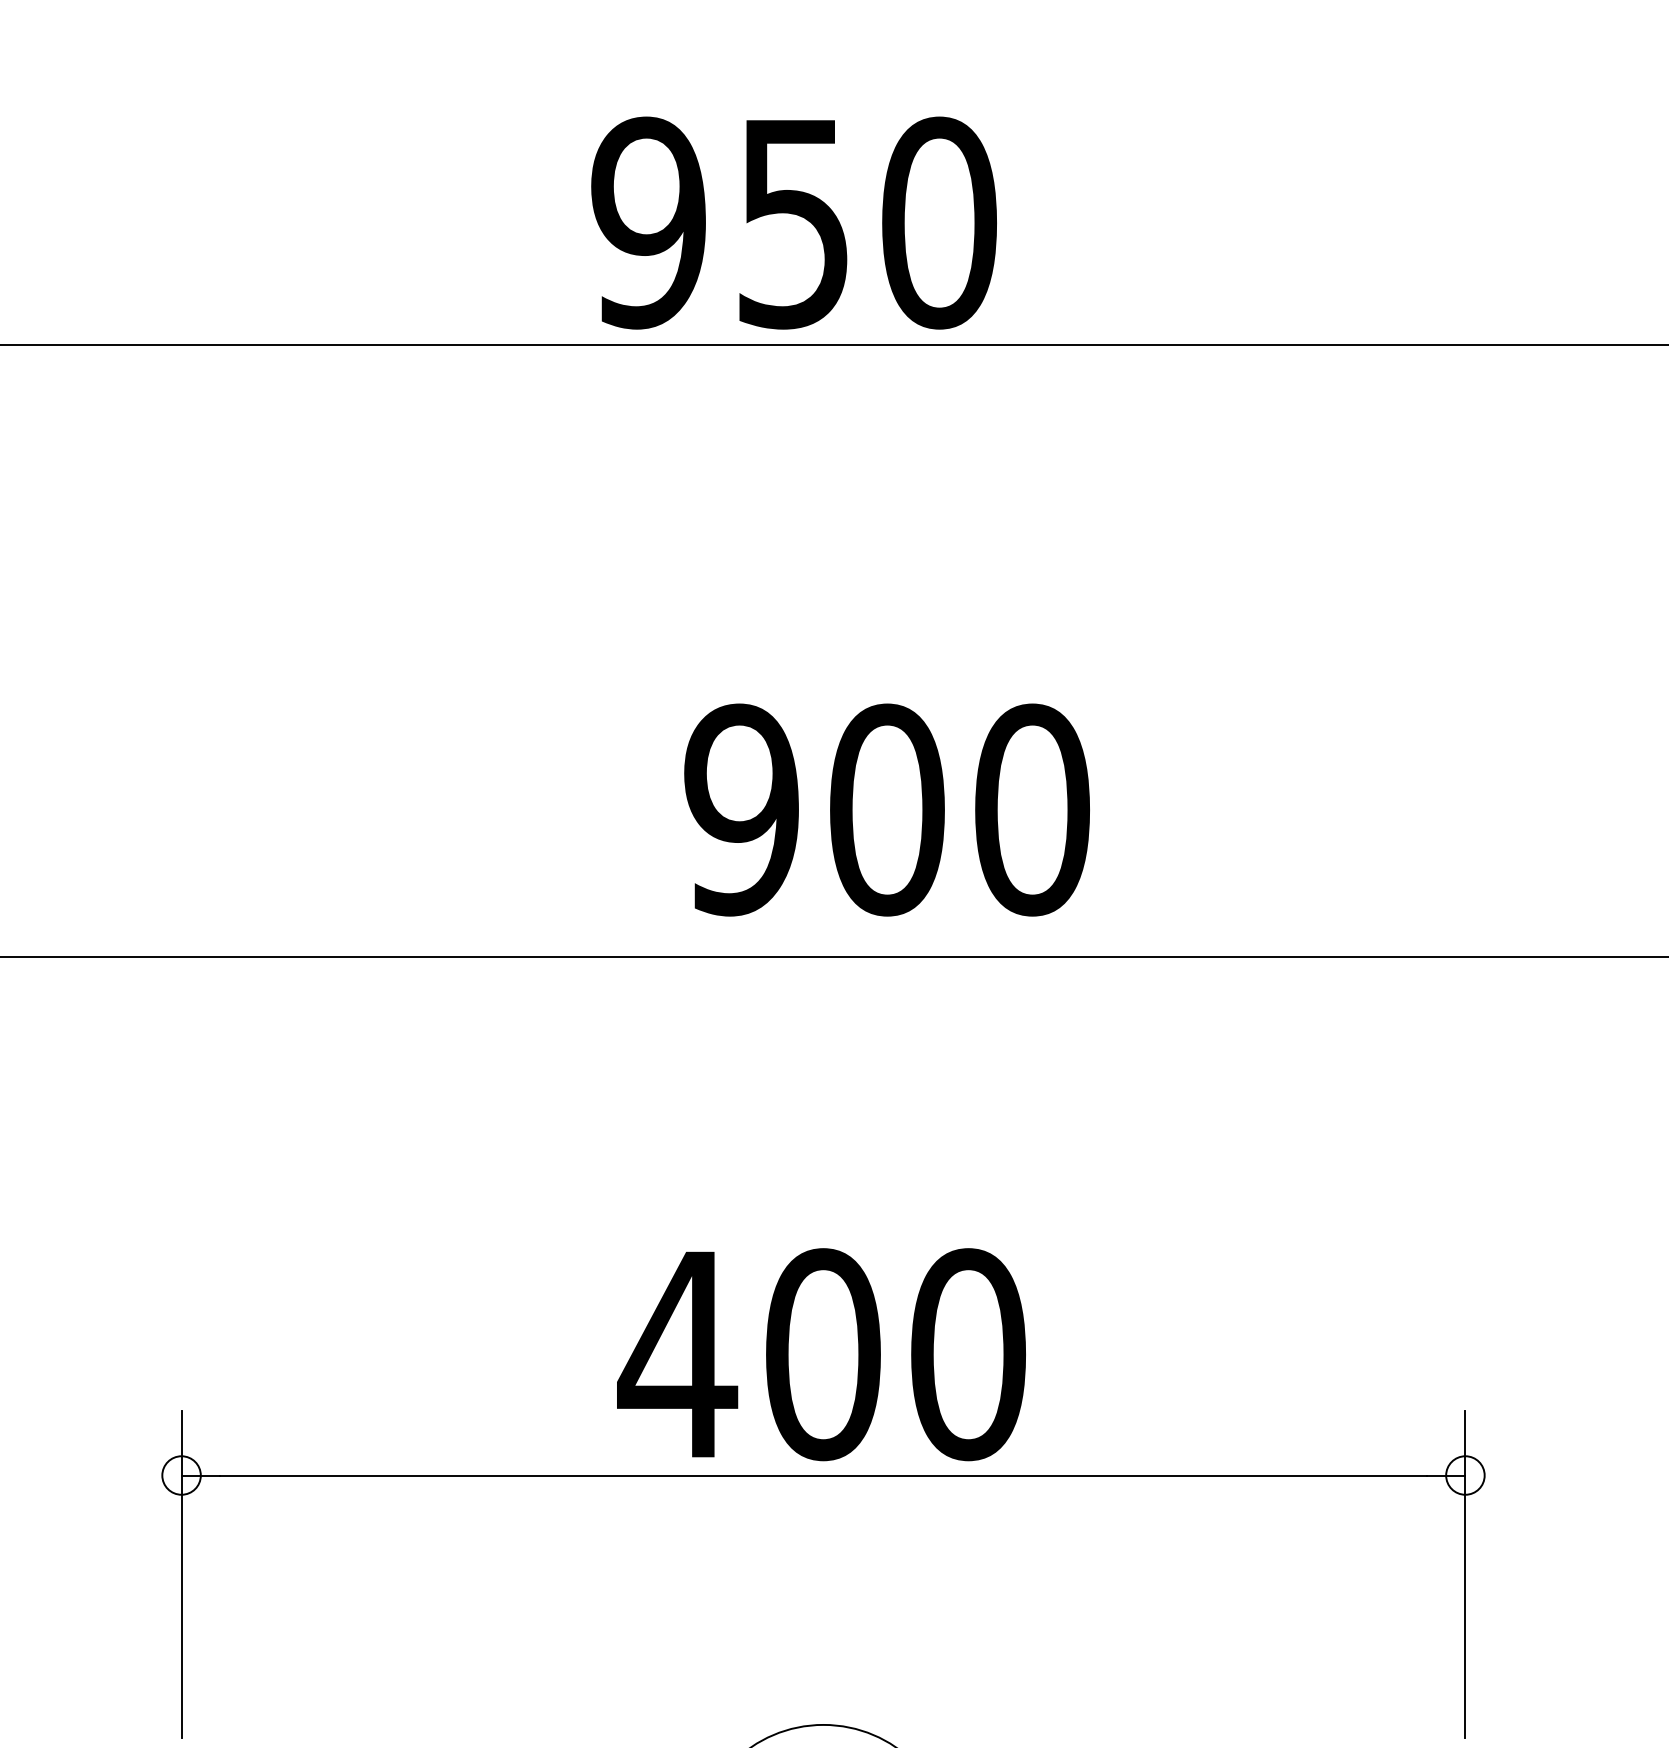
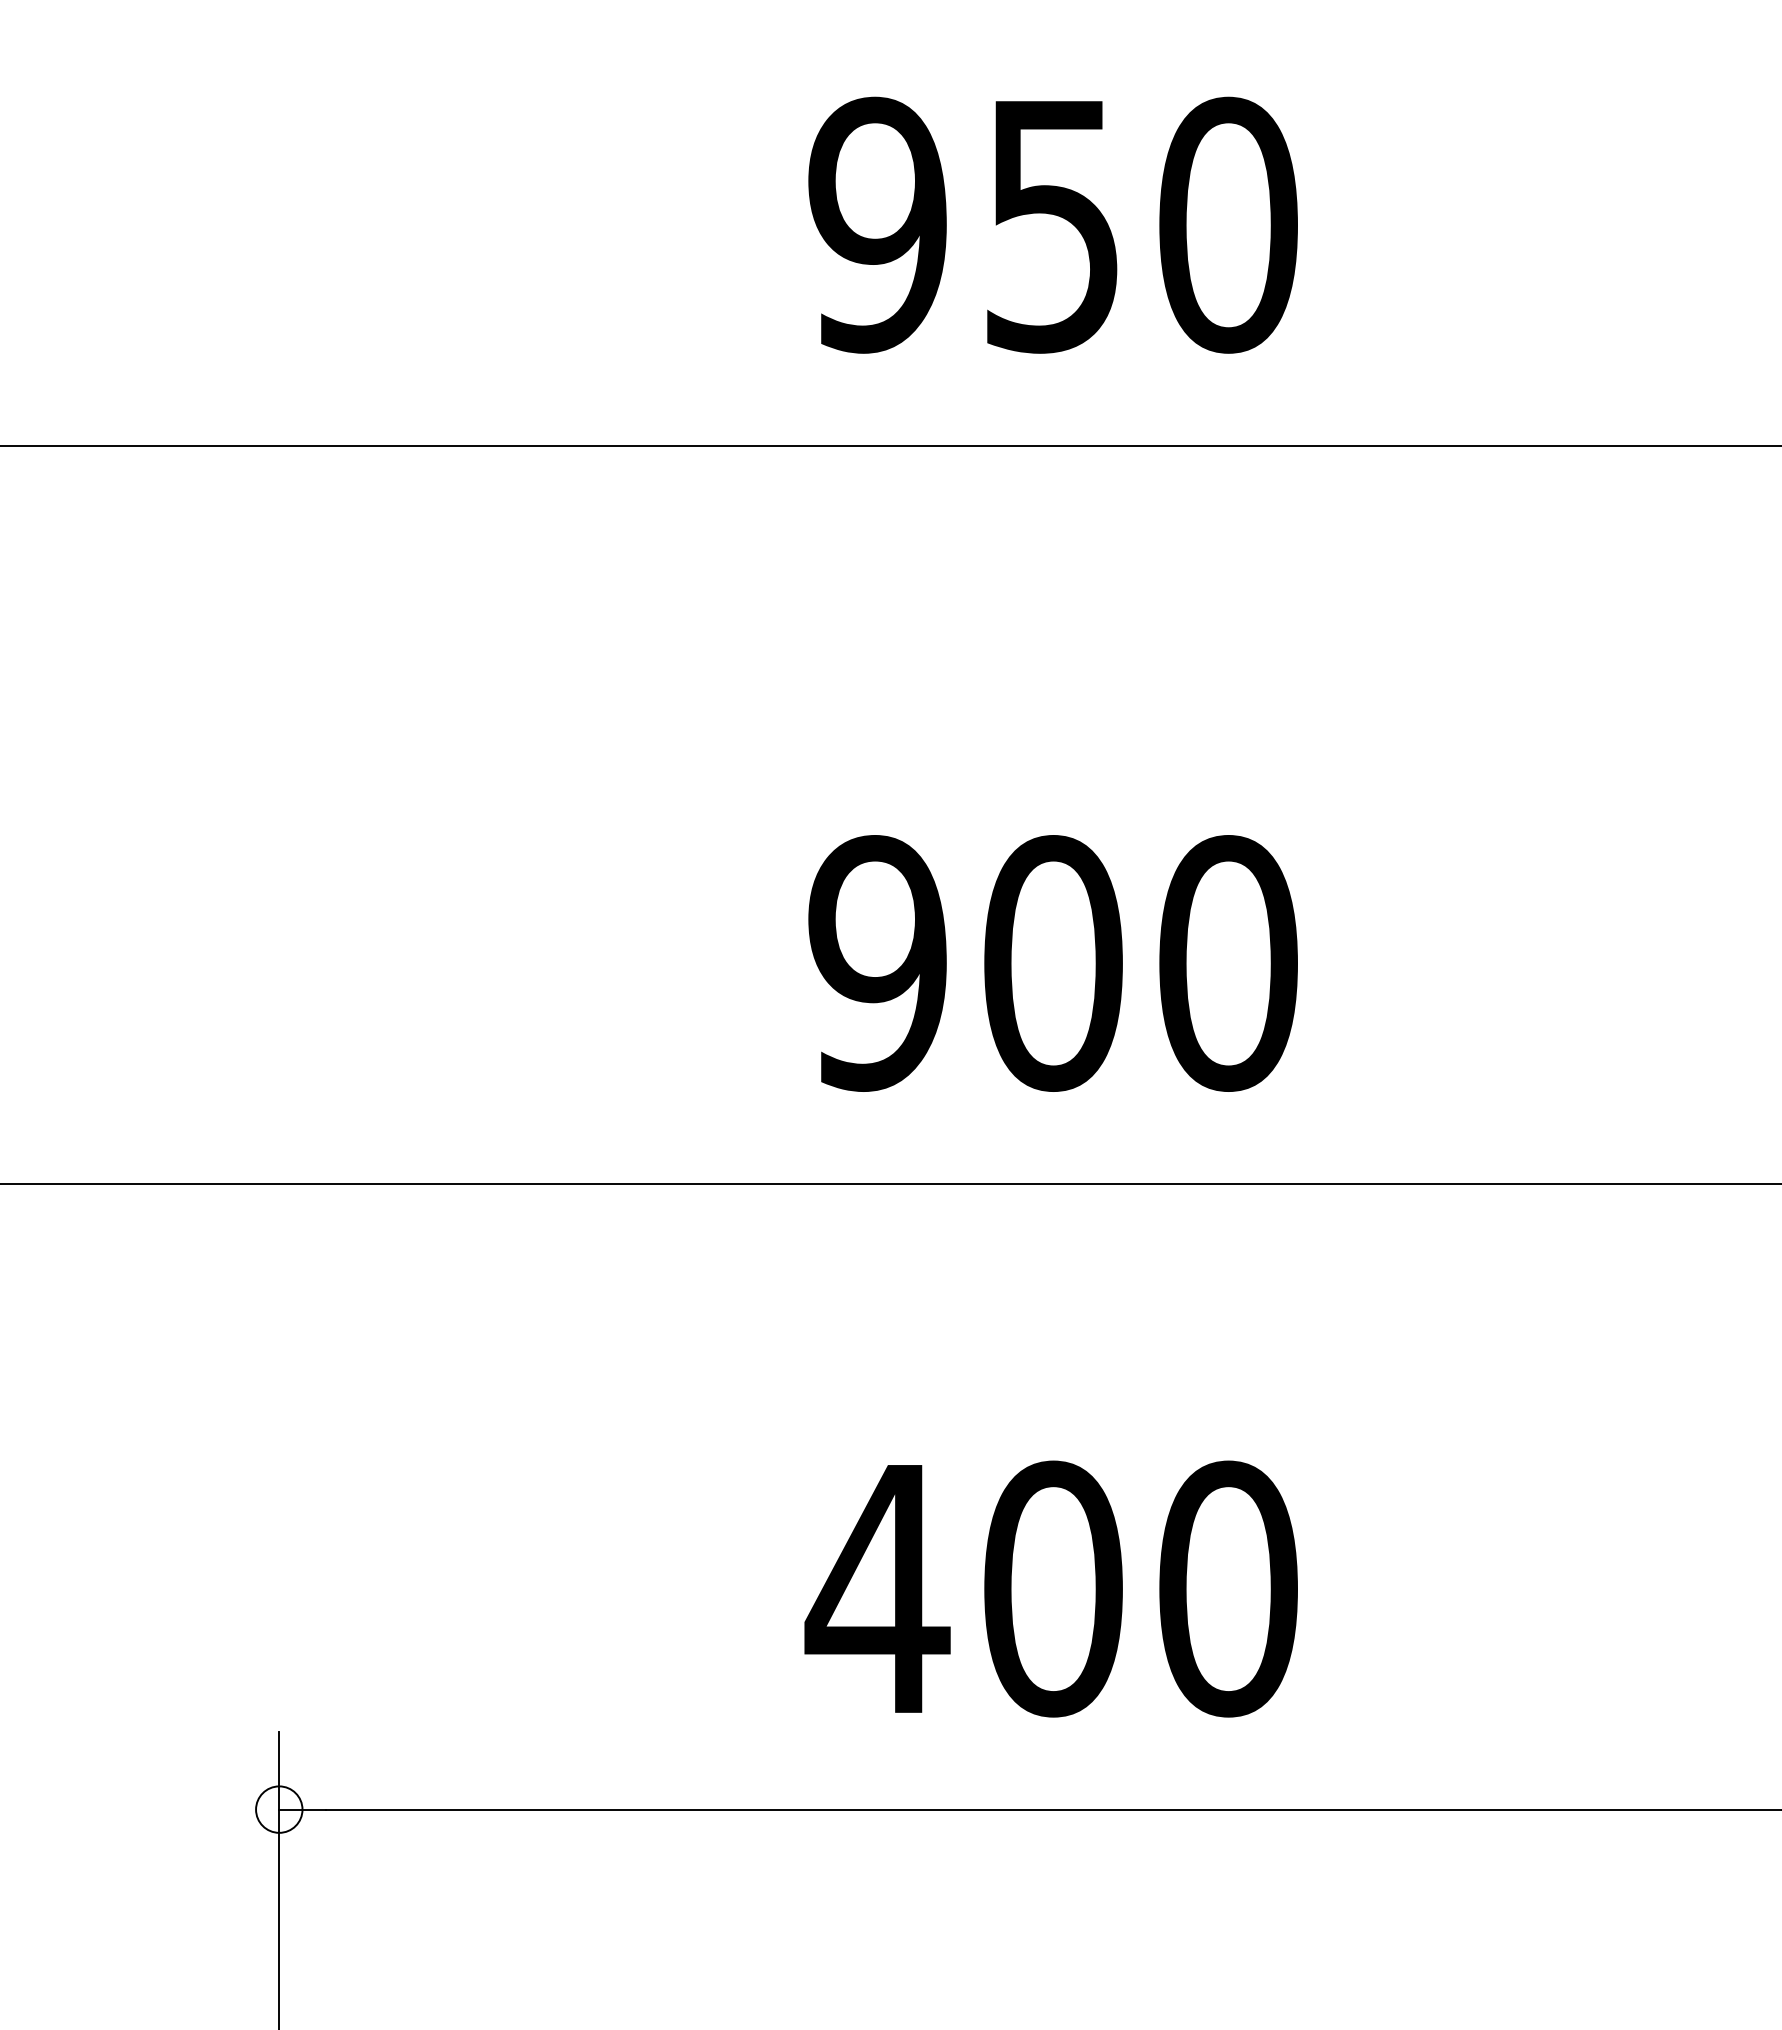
text: (793, 222) -> (1052, 224), moved
text: (886, 809) -> (1052, 962), moved
text: (821, 1354) -> (1051, 1588), moved

